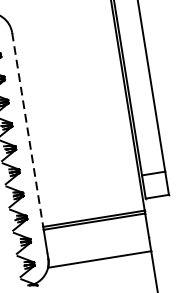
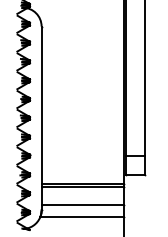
line: (27, 129) -> (41, 105), dashed -> solid
line: (97, 245) -> (82, 205), added

